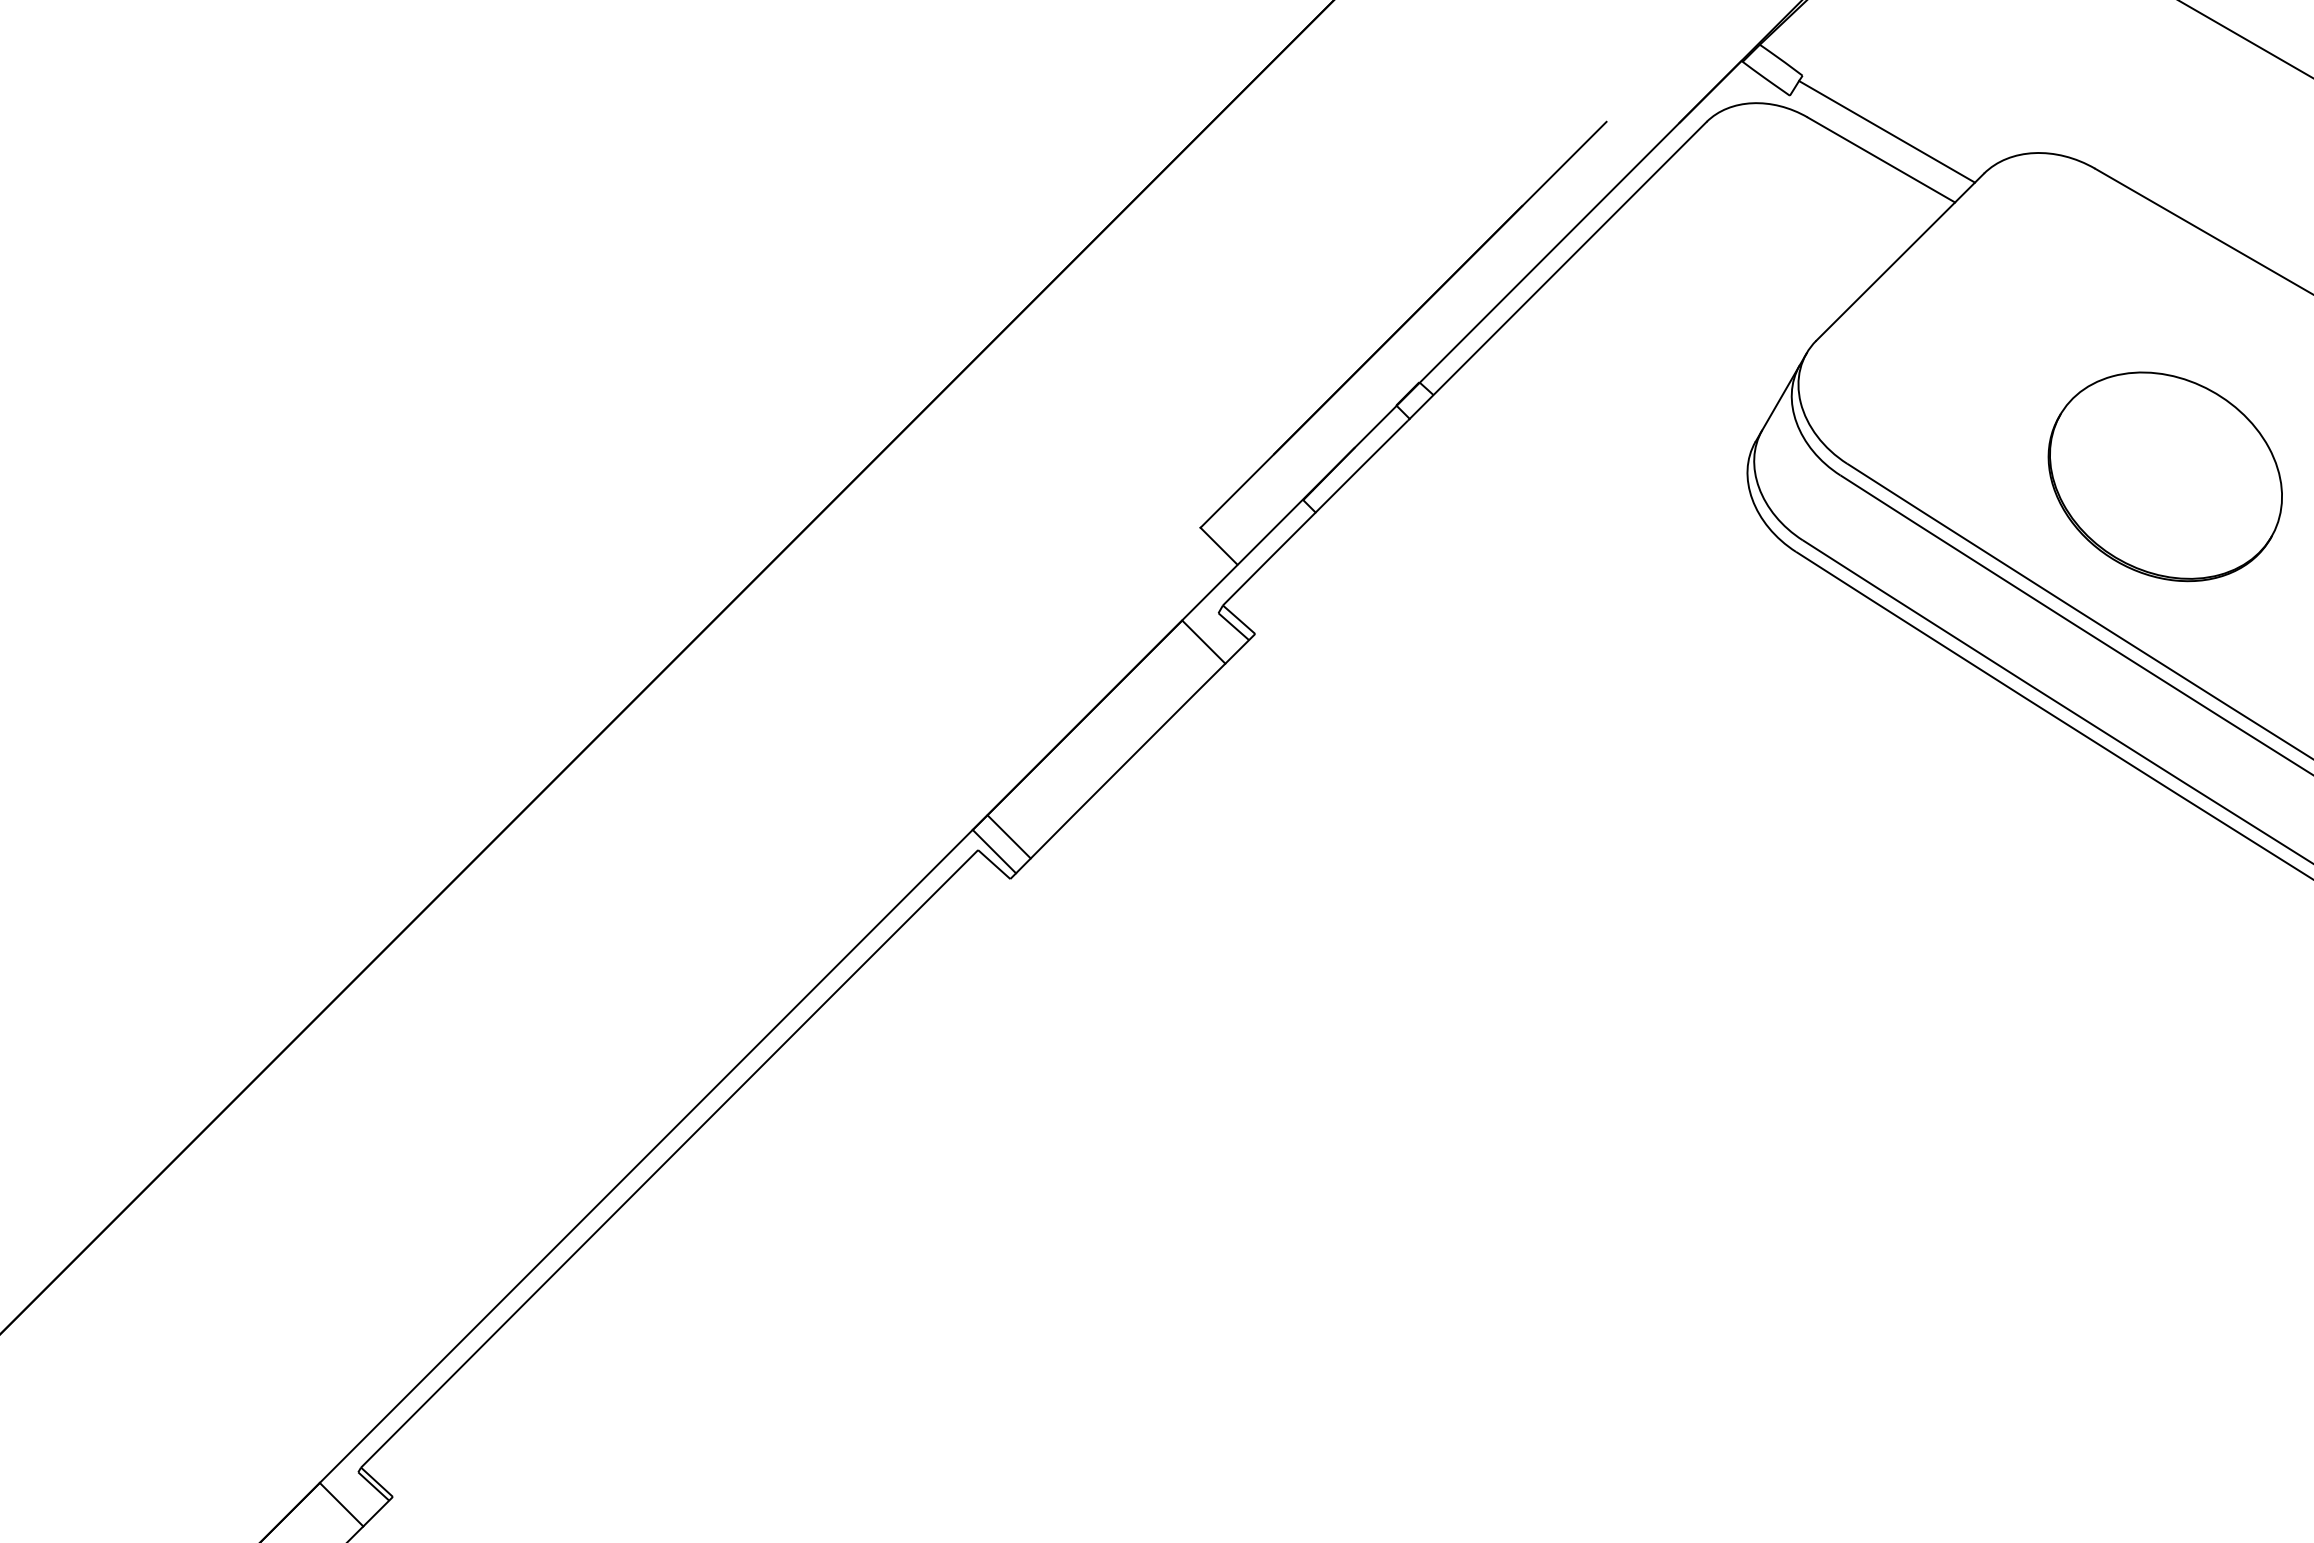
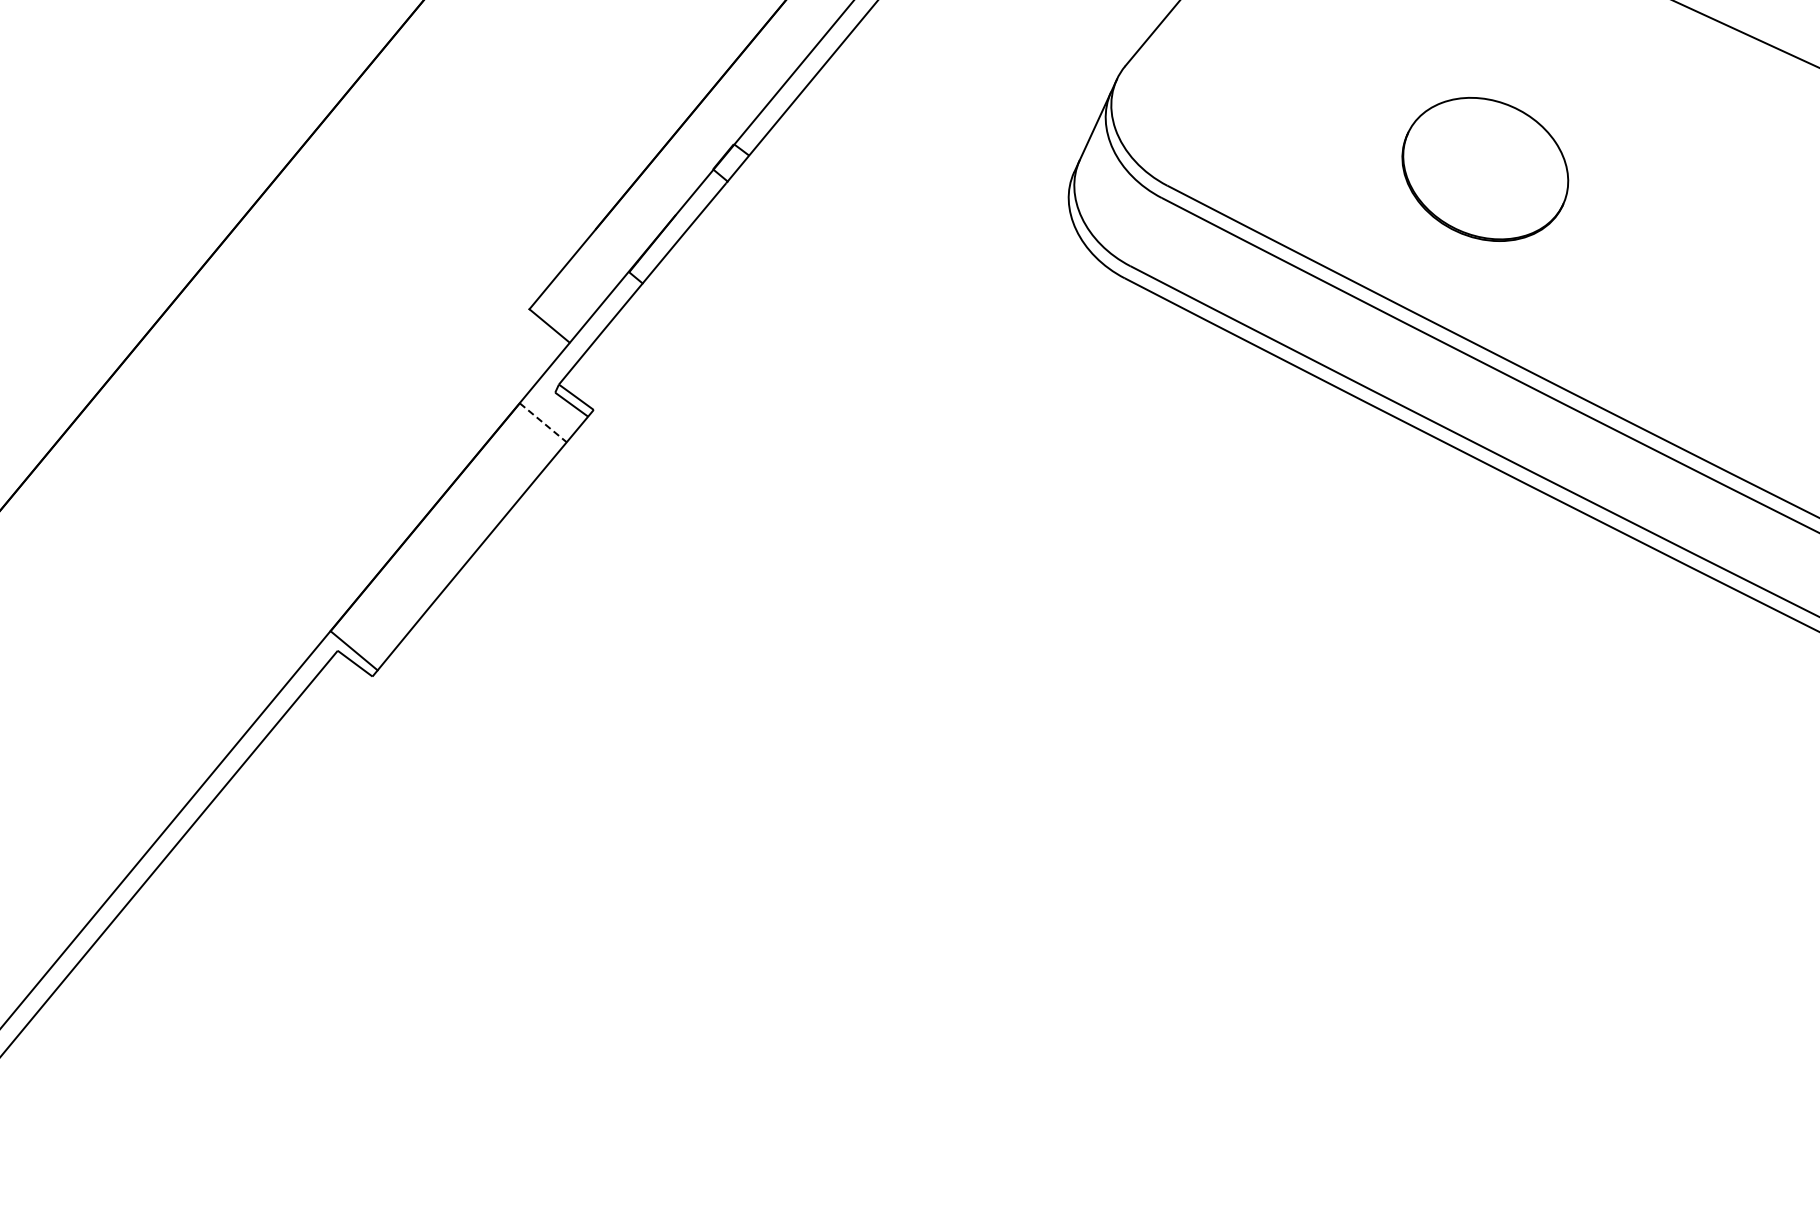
part: (2164, 476) -> (1484, 169), size x0.7
line: (1204, 642) -> (543, 423), solid -> dashed
line: (1008, 836) -> (366, 634), removed

